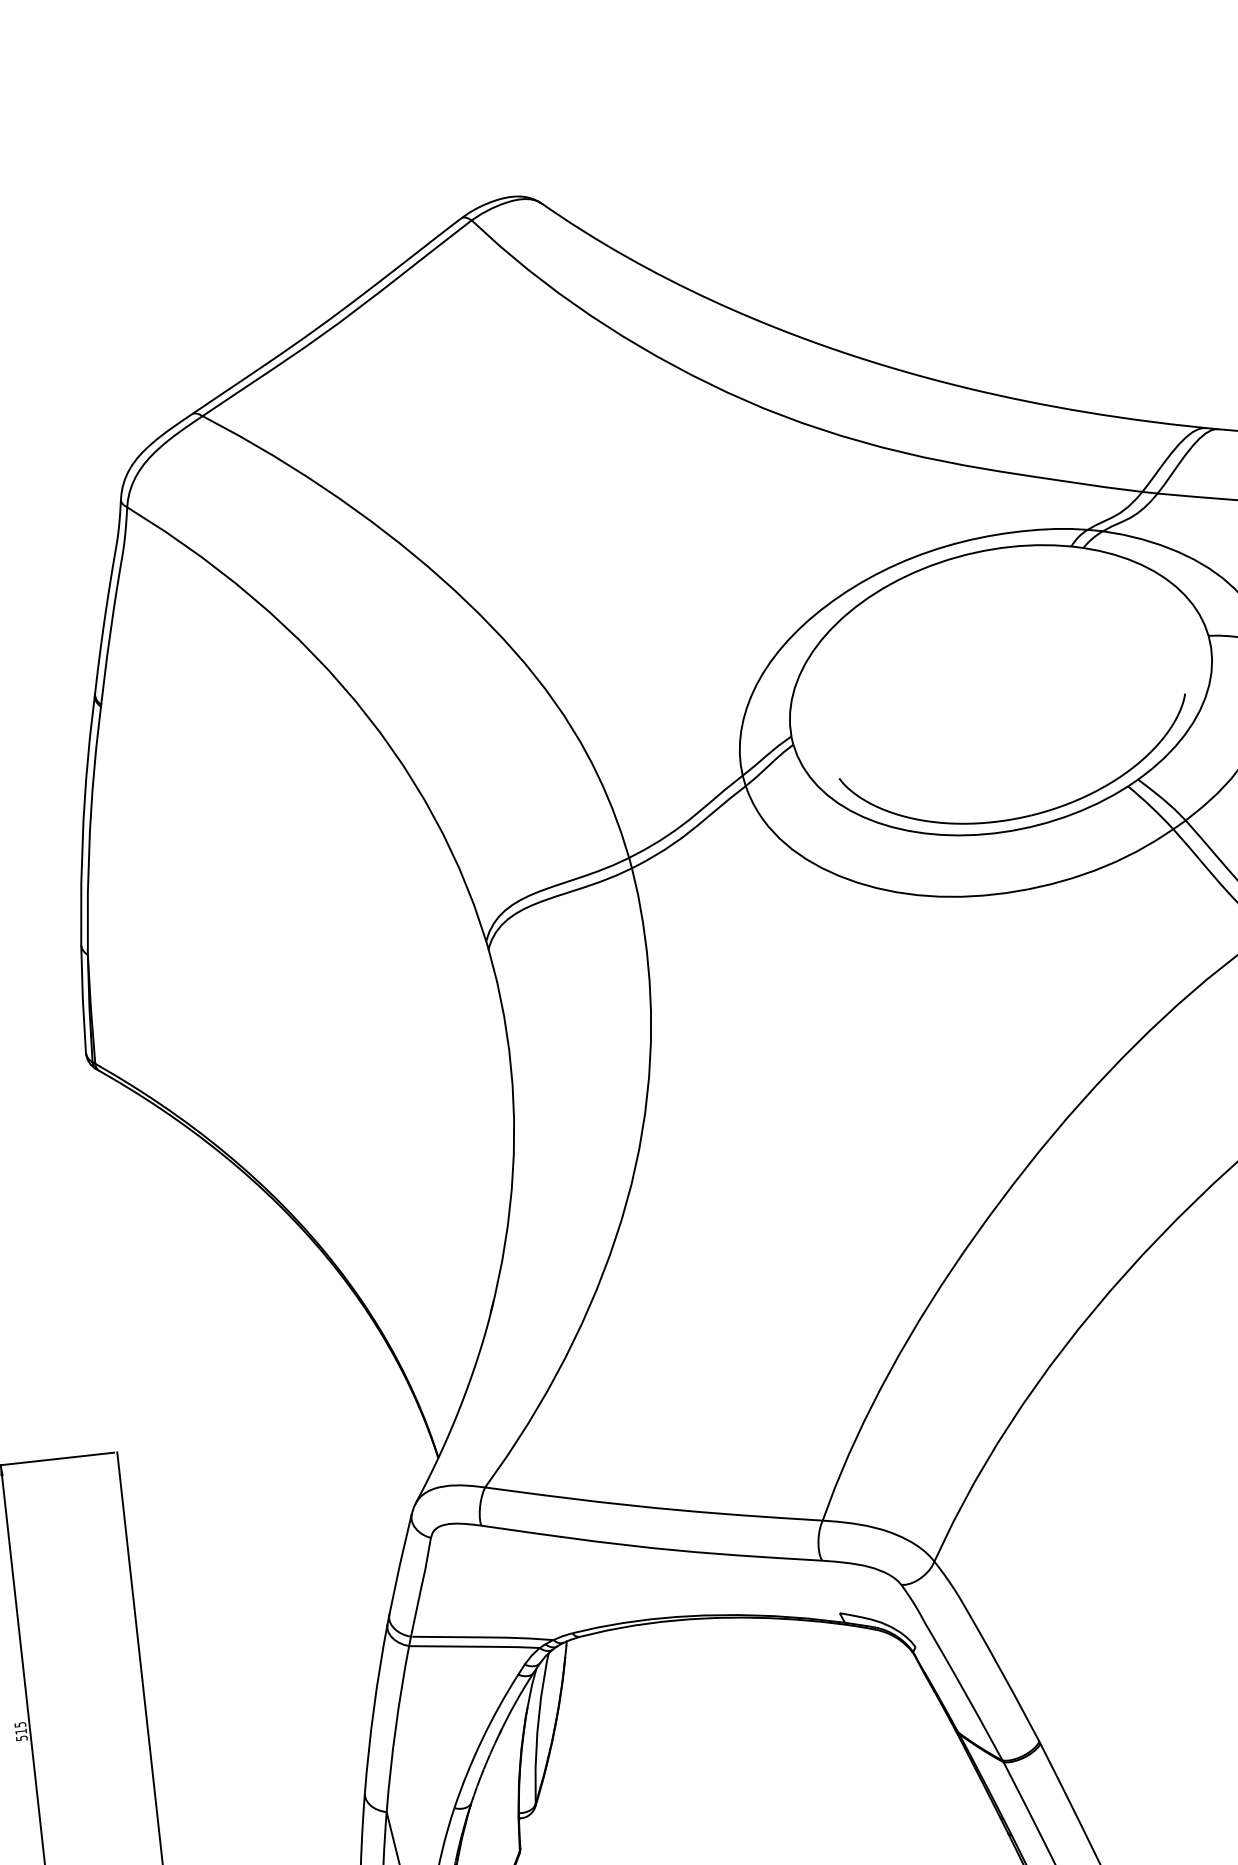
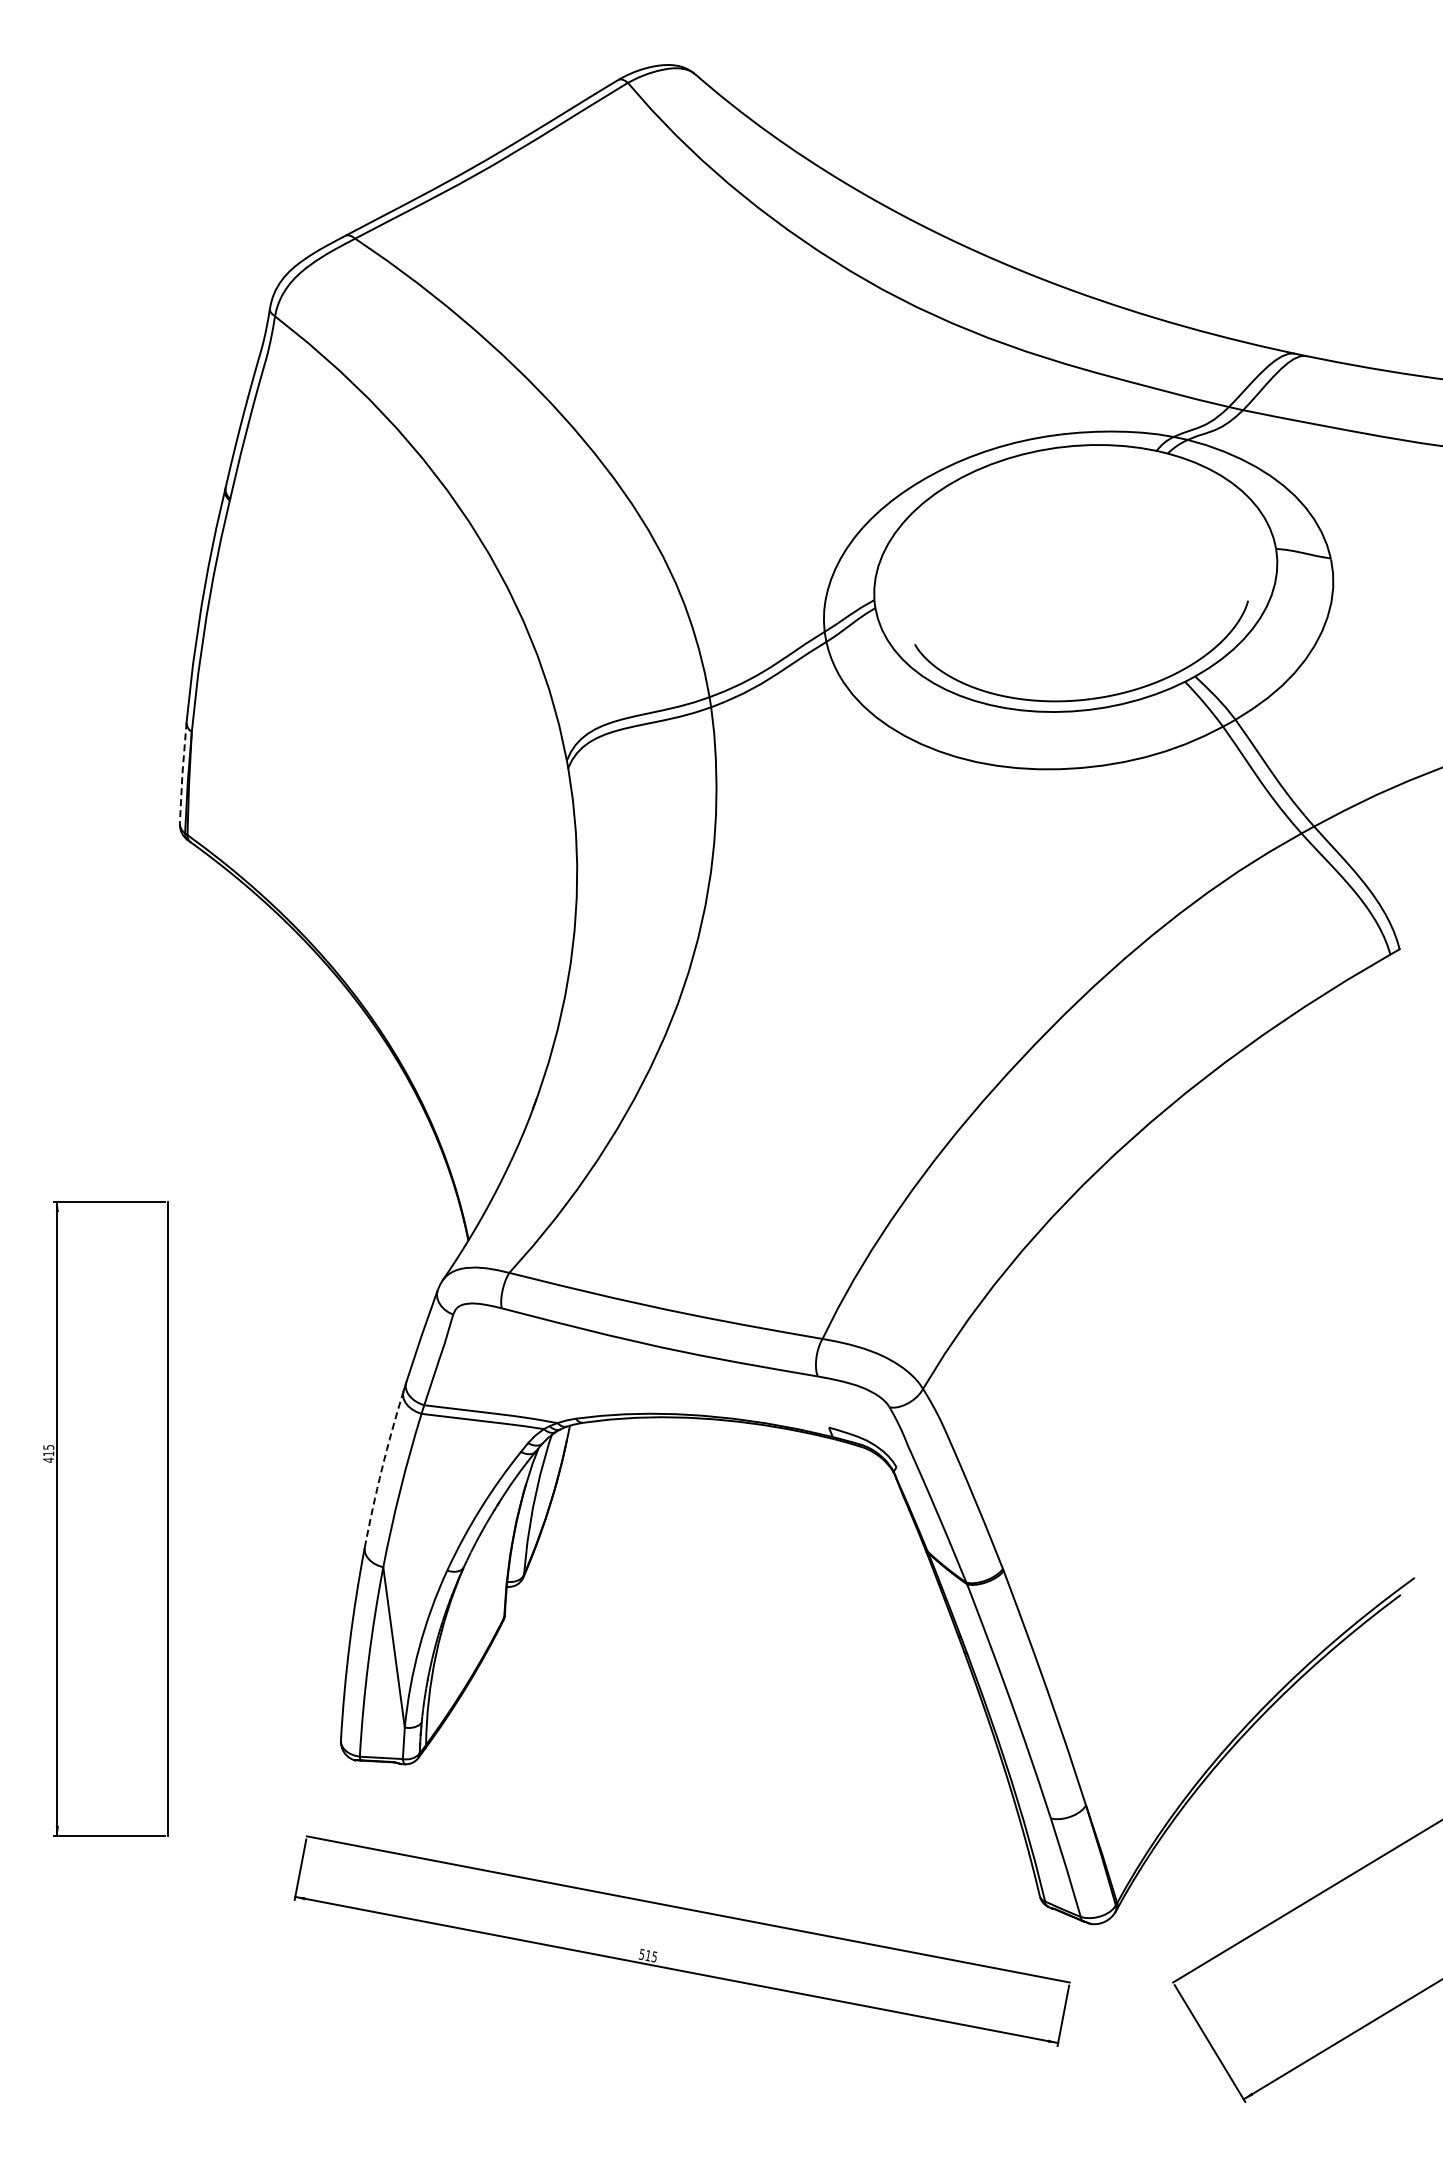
line: (82, 999) -> (182, 773), solid -> dashed
arc: (374, 1708) -> (382, 1468), solid -> dashed
text: (21, 1737) -> (48, 1459), 515 -> 415

